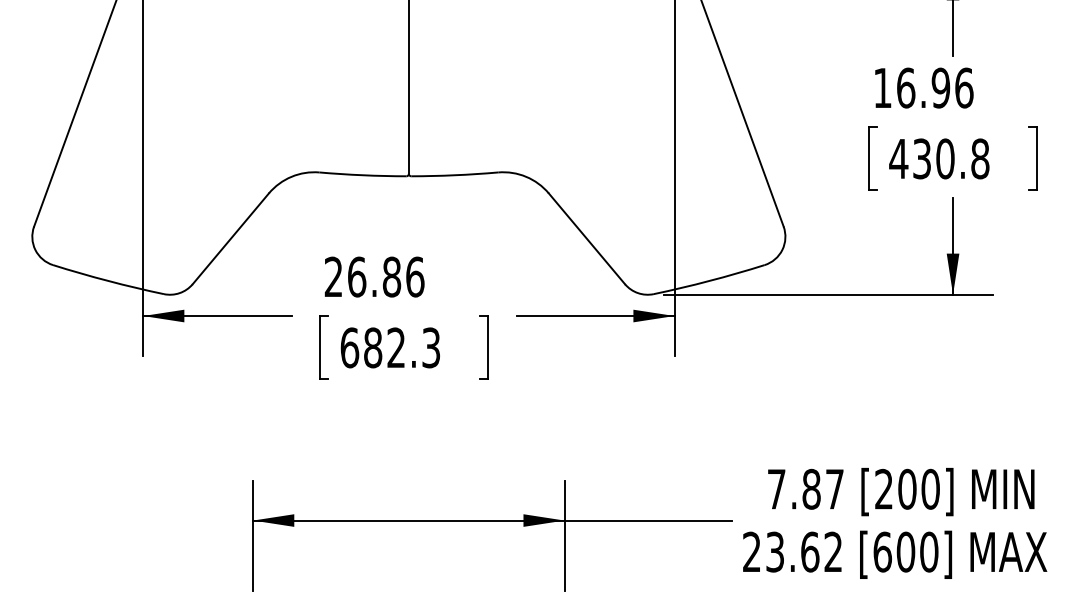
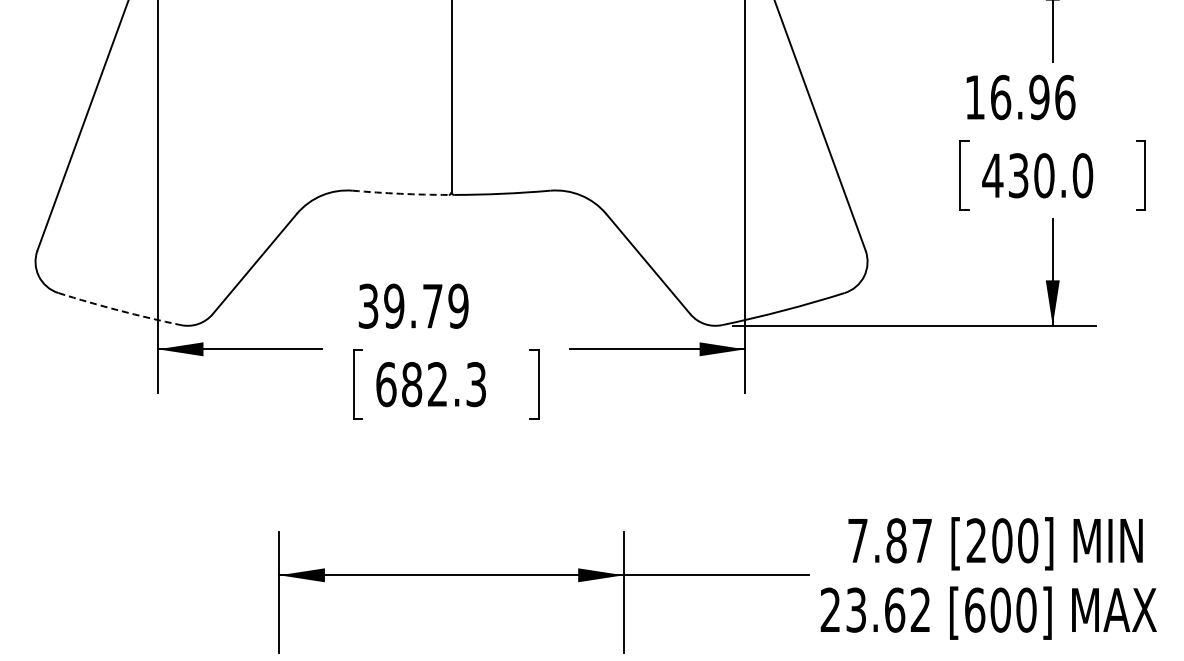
text: (979, 158) -> (1082, 175), 430.8 -> 430.0
arc: (362, 175) -> (400, 193), solid -> dashed
text: (374, 276) -> (413, 305), 26.86 -> 39.79
arc: (108, 280) -> (119, 310), solid -> dashed

